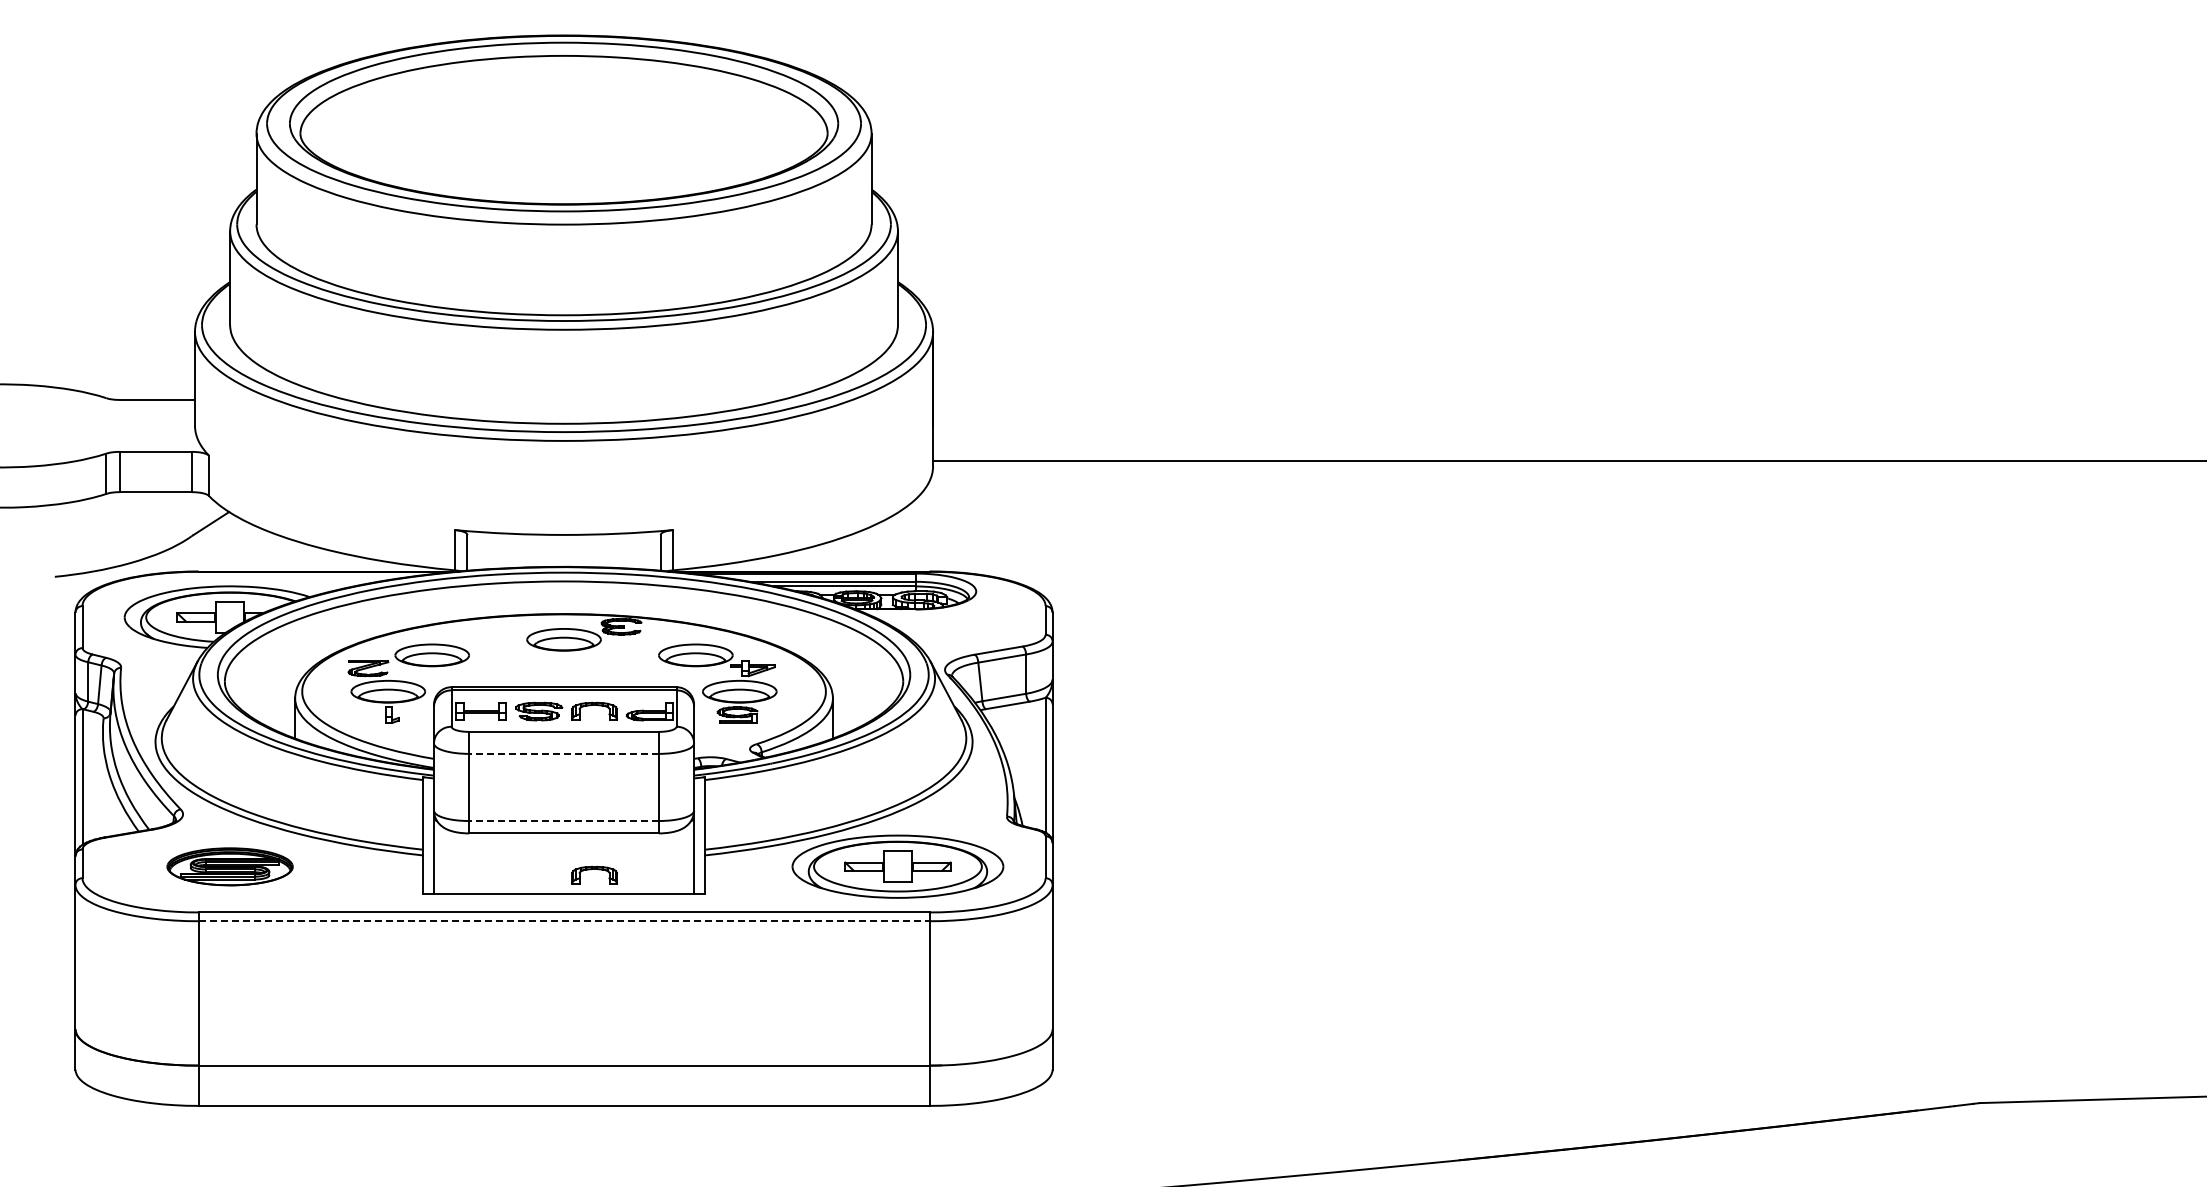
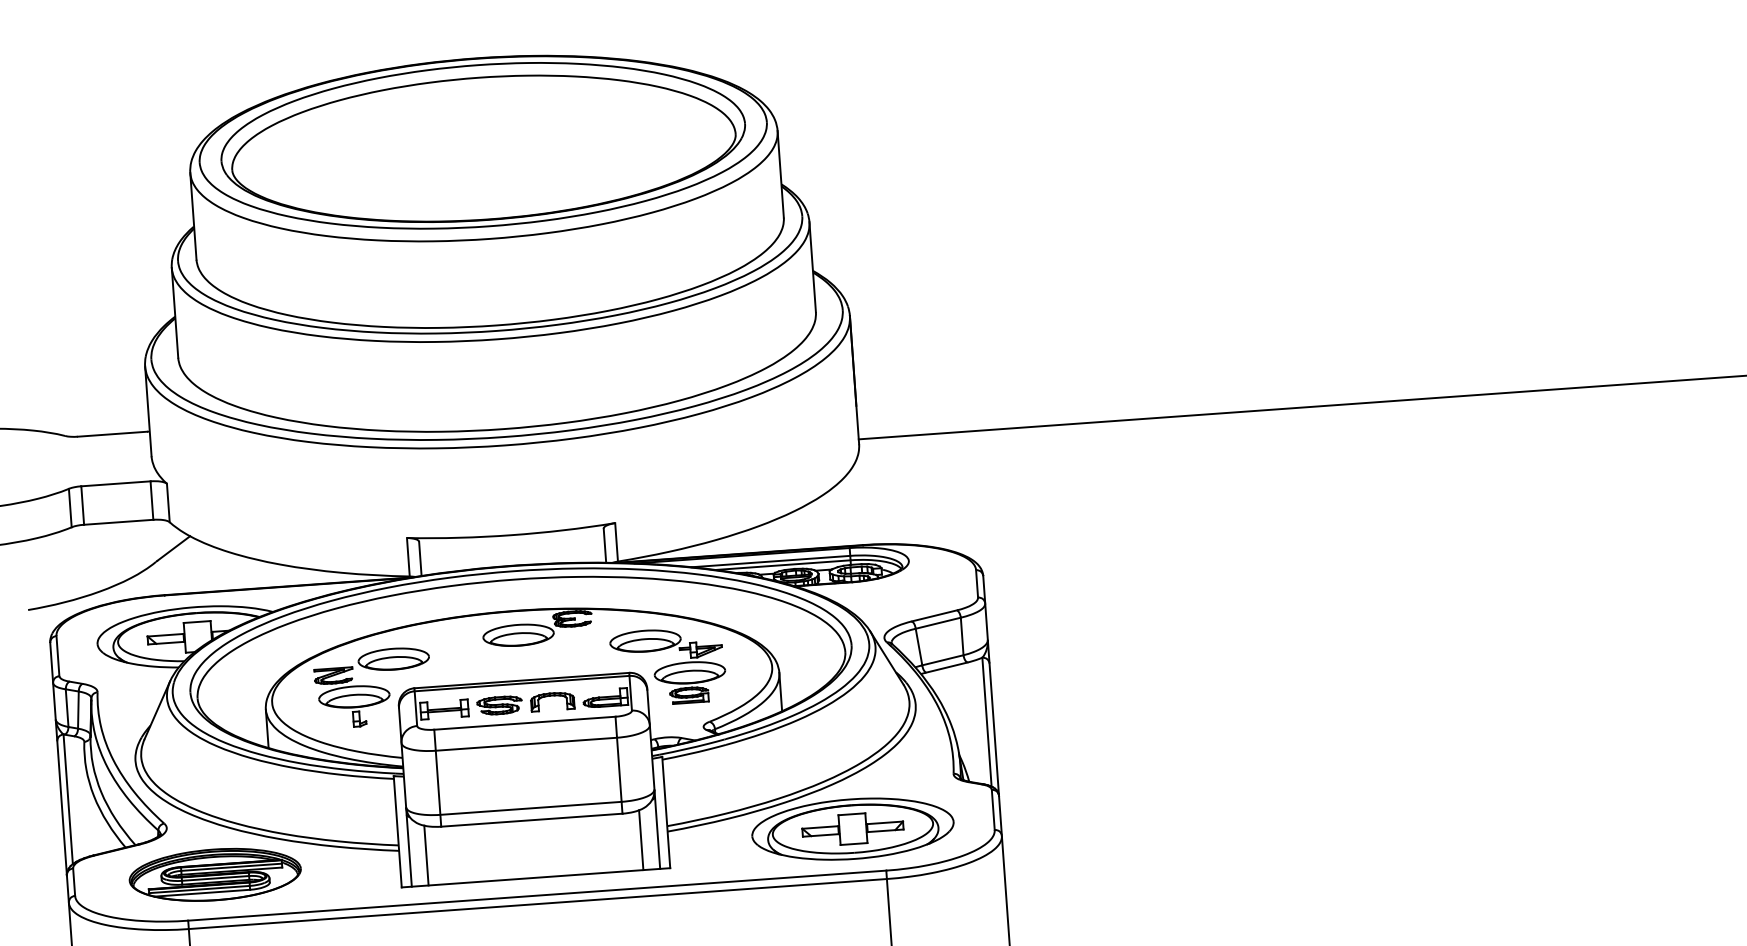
line: (564, 753) -> (526, 743), dashed -> solid
line: (564, 821) -> (531, 808), dashed -> solid
line: (451, 862) -> (426, 855), added
line: (676, 862) -> (641, 840), added
part: (229, 866) -> (214, 874), size x1.43
part: (594, 874) -> (563, 857), removed
line: (564, 921) -> (538, 904), dashed -> solid

